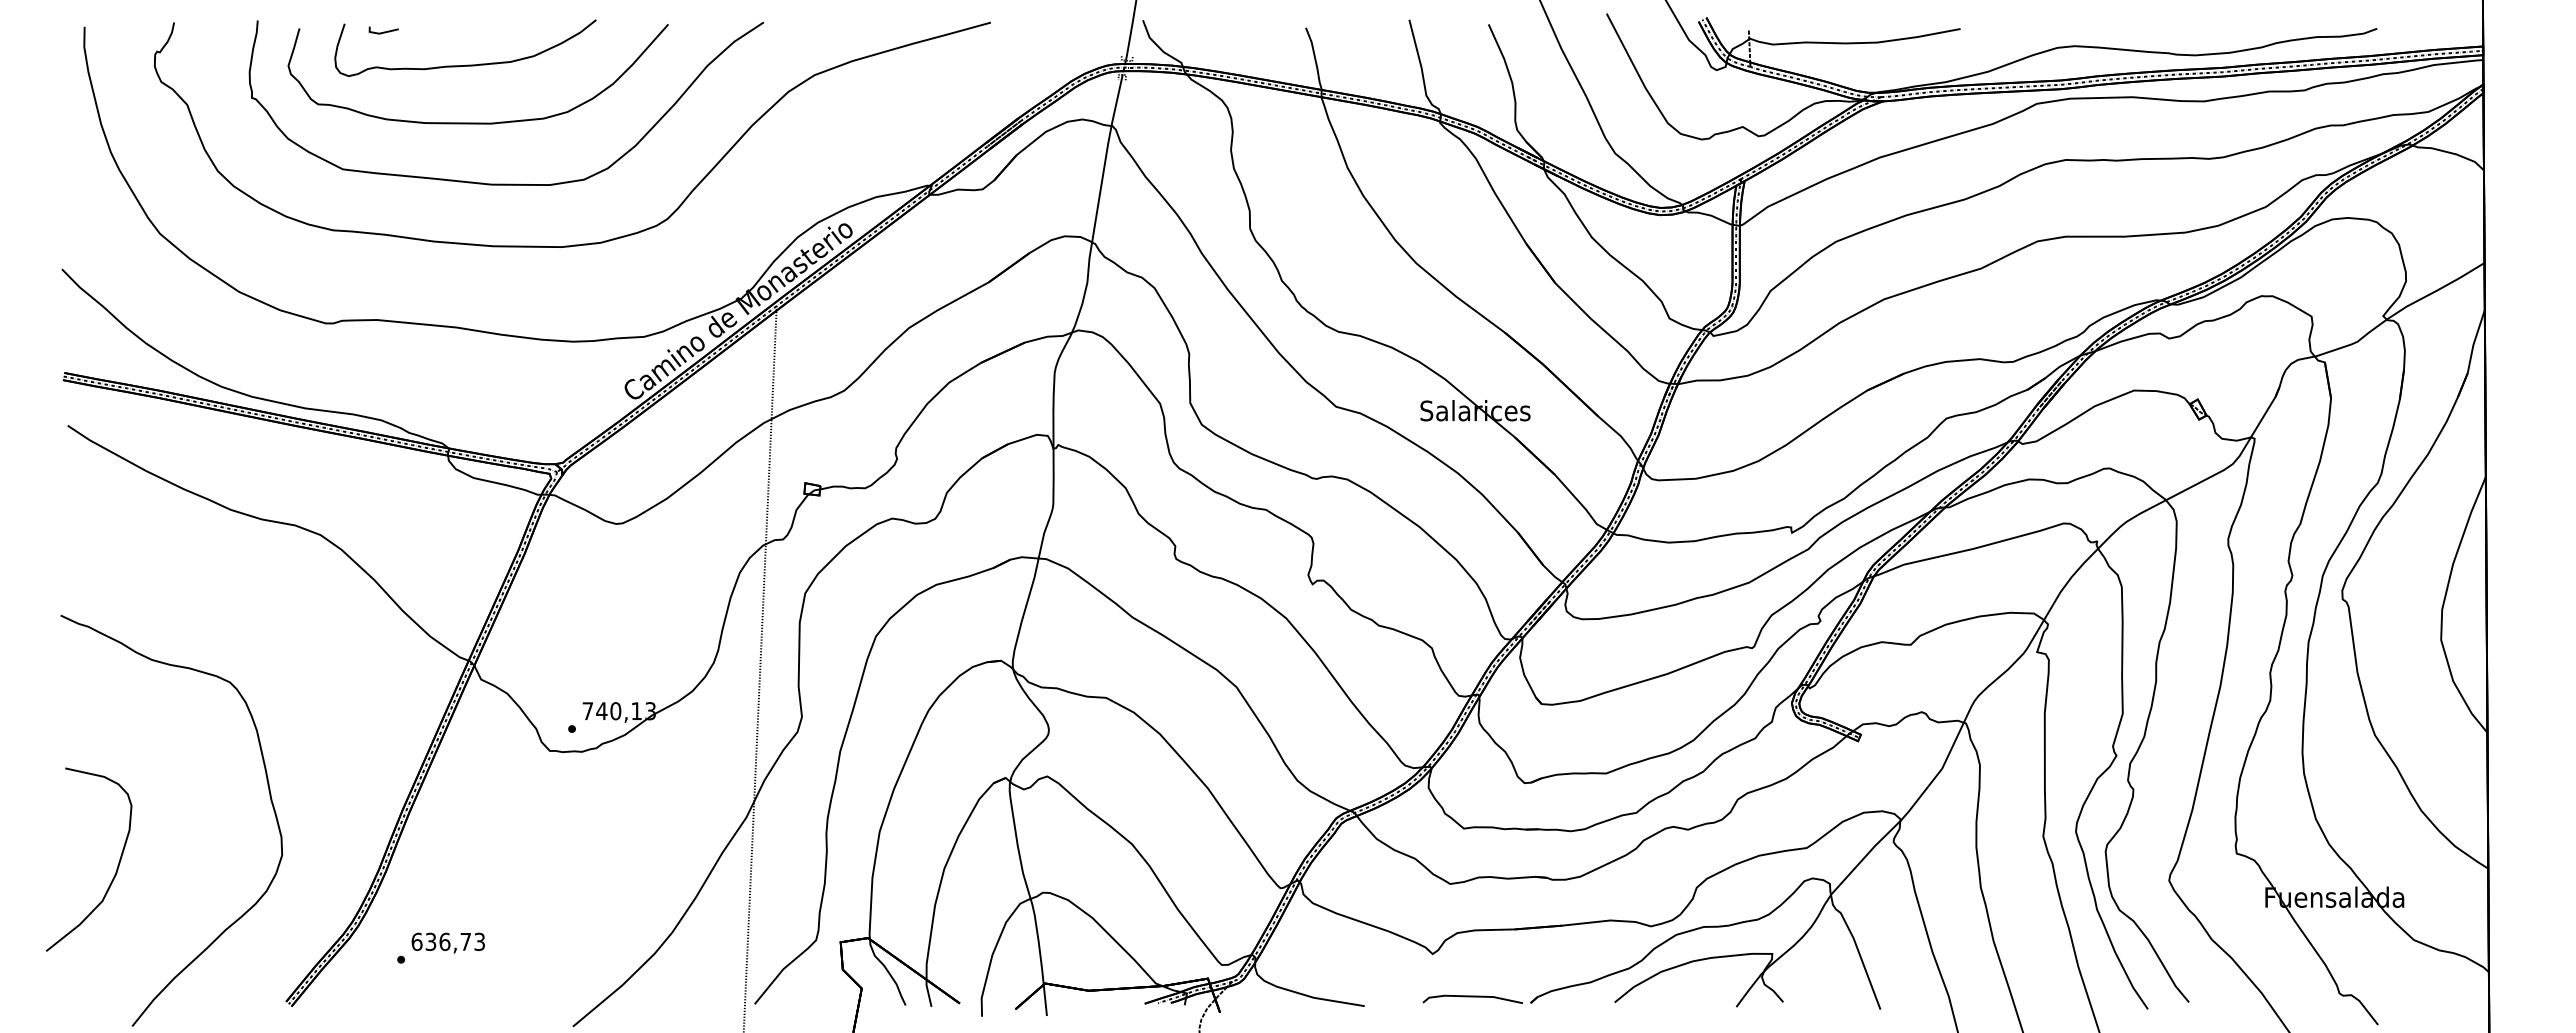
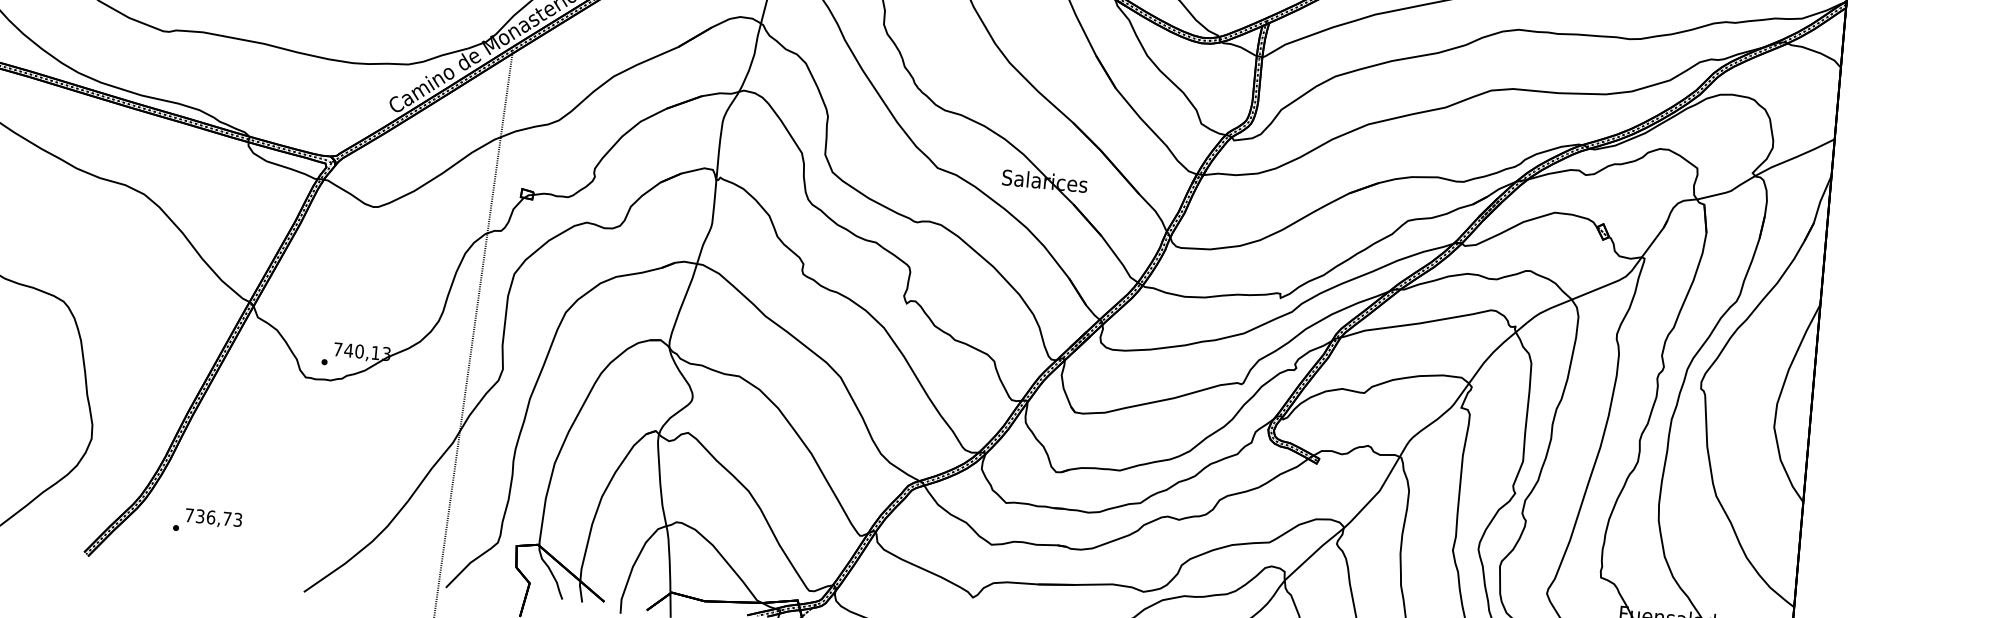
text: (416, 941) -> (189, 515), 636,73 -> 736,73

